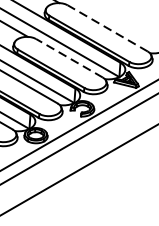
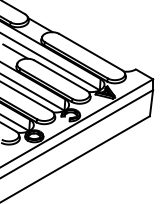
line: (107, 27) -> (90, 51), dashed -> solid
line: (69, 58) -> (60, 75), dashed -> solid

